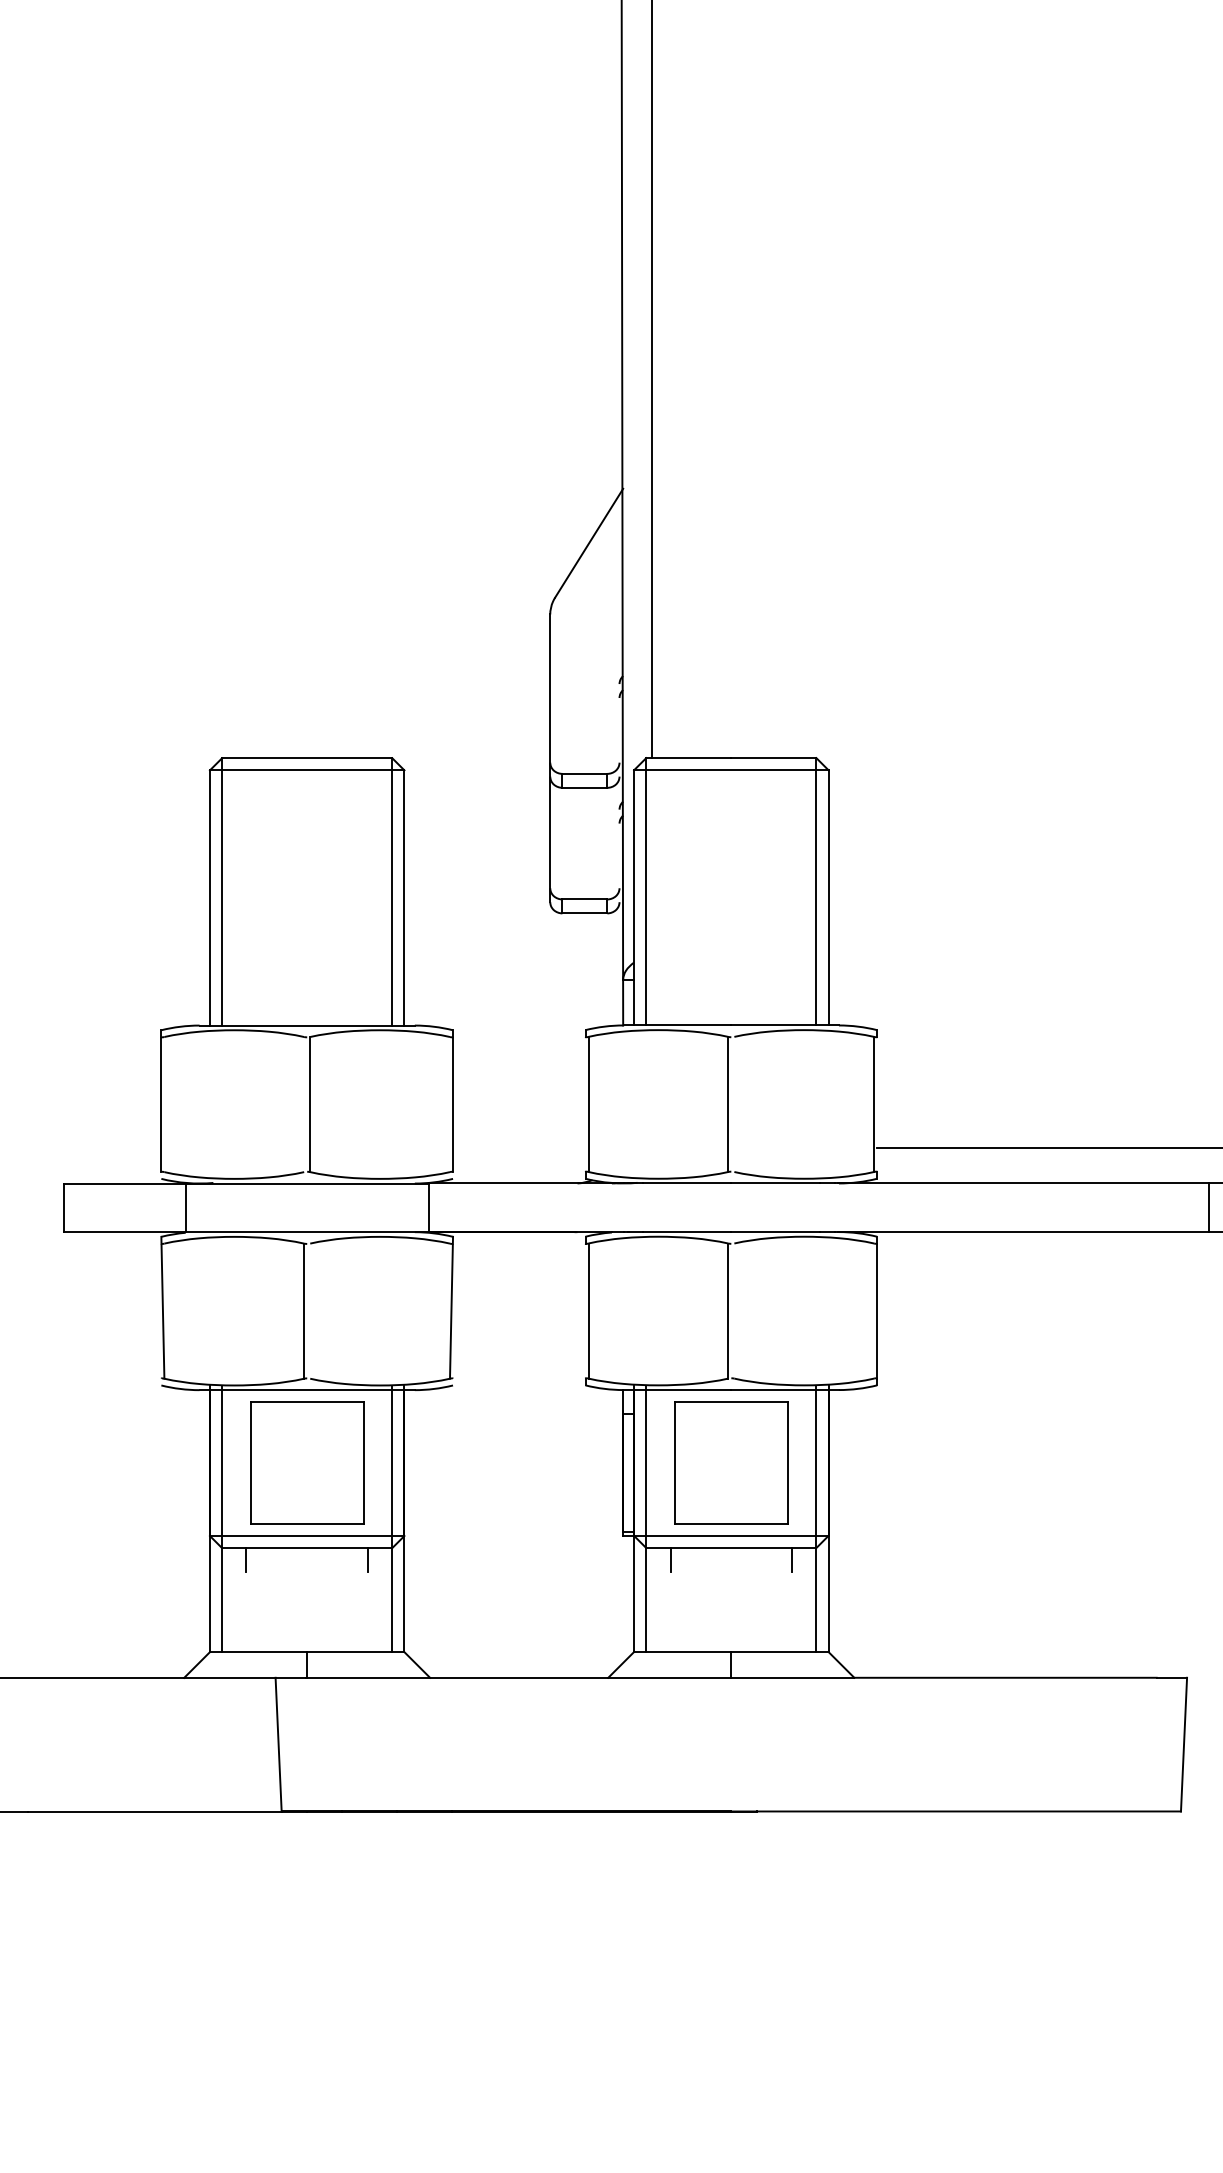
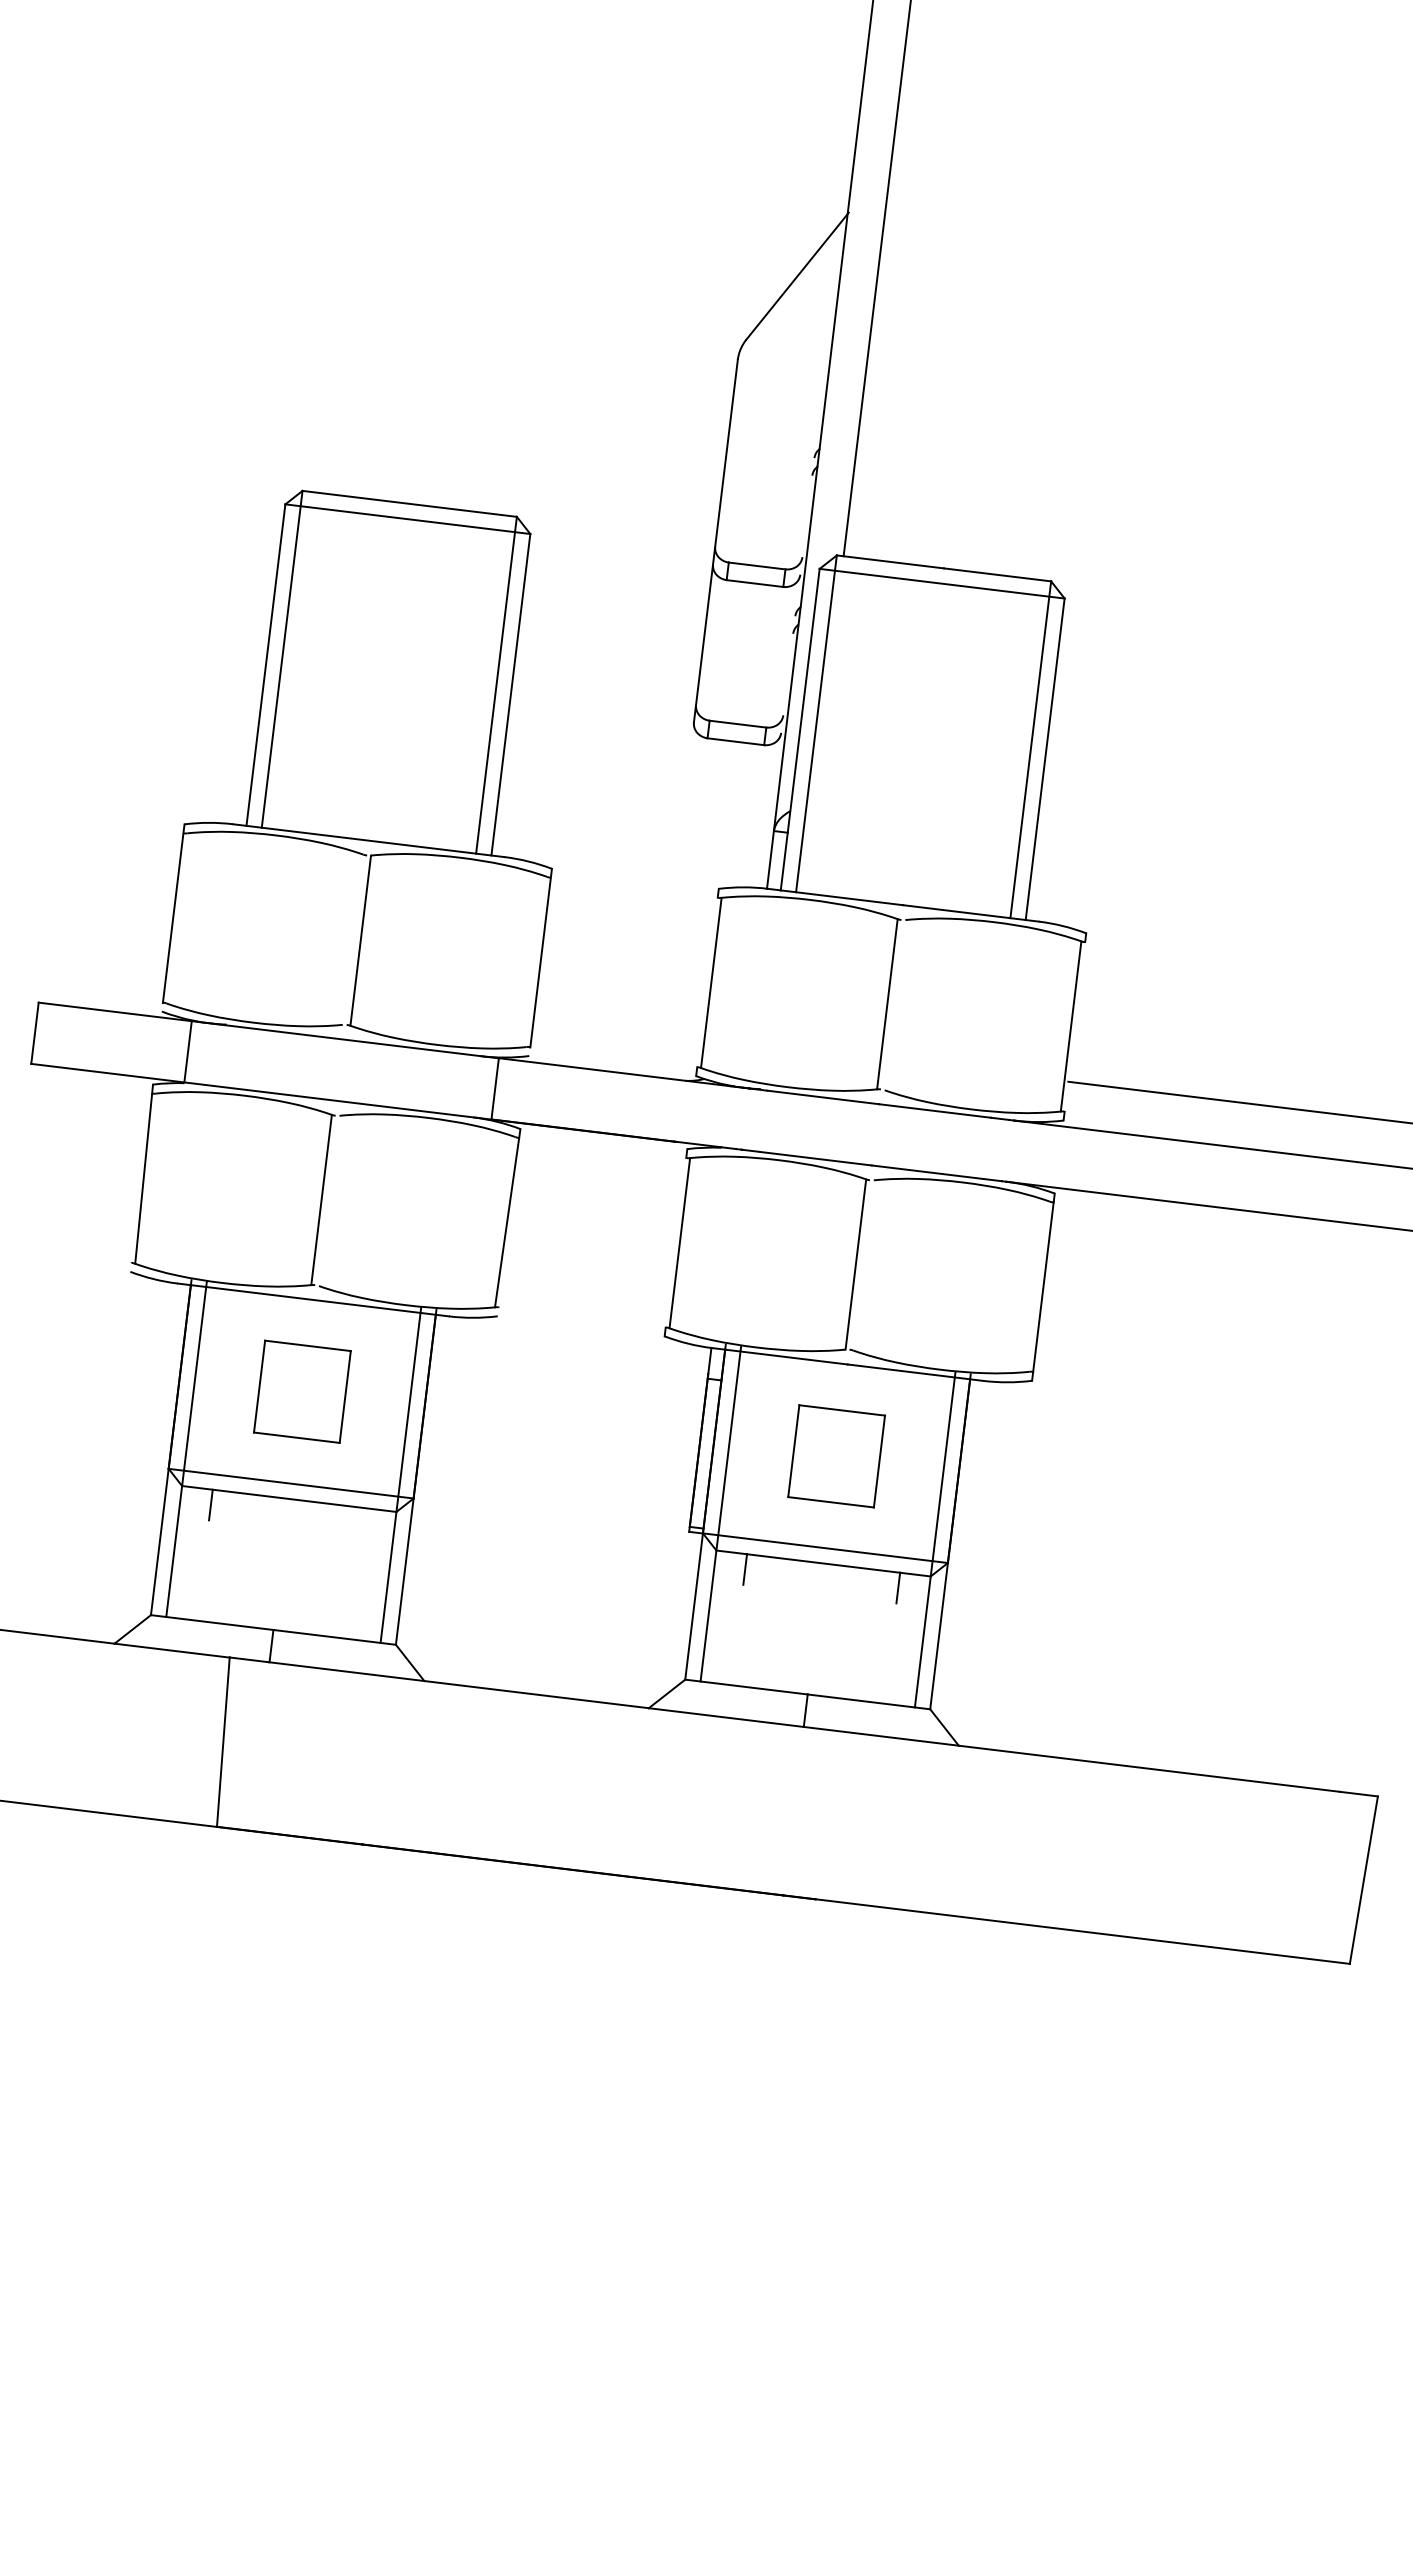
part: (307, 1462) -> (302, 1391), size x0.6
part: (731, 1462) -> (836, 1455), size x0.6
line: (367, 1560) -> (363, 1523), removed

